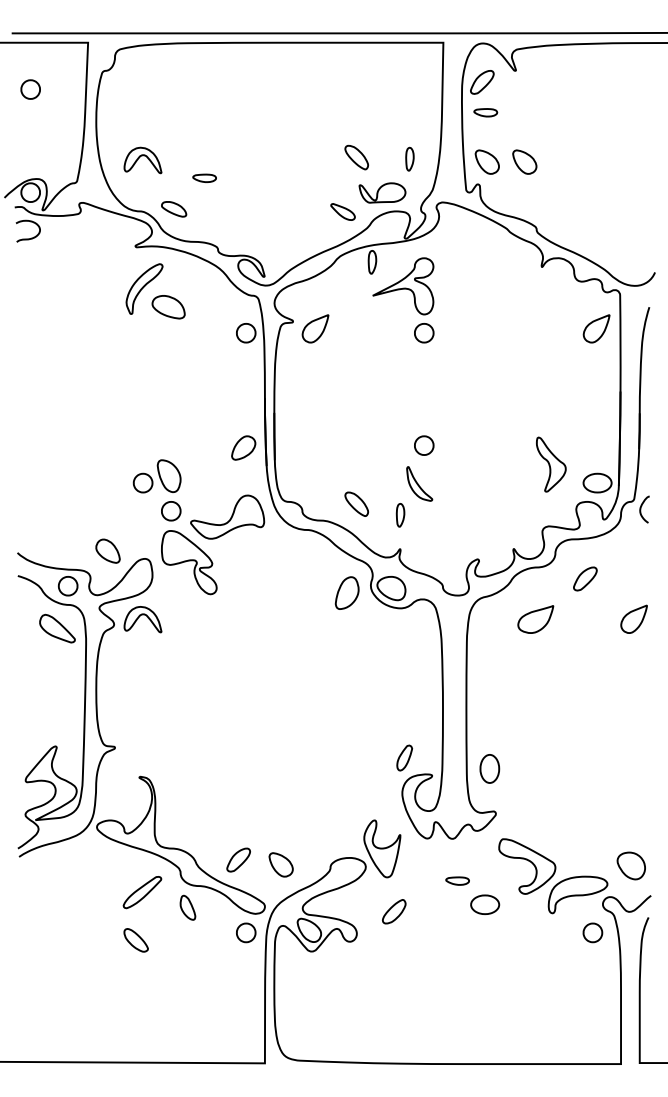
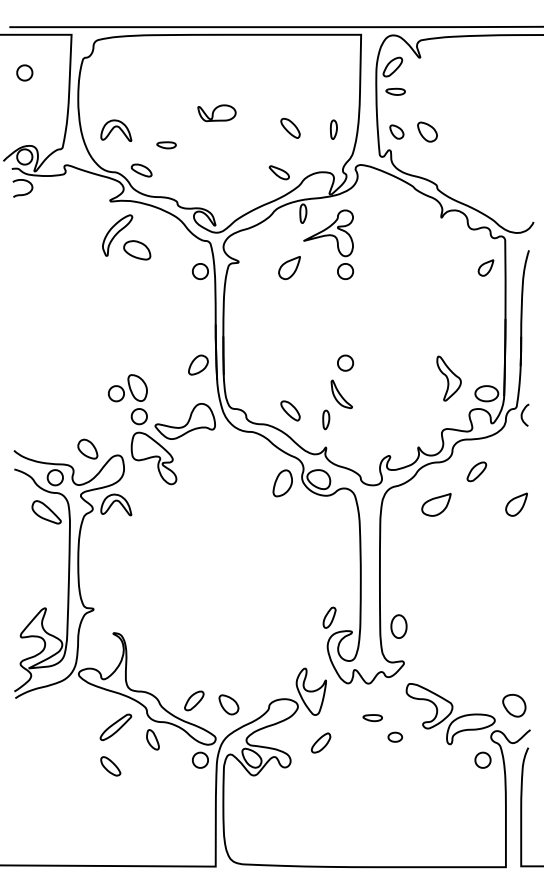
part: (486, 161) -> (396, 131), size x0.7
part: (382, 192) -> (216, 112), moved
part: (315, 328) -> (289, 267), moved
part: (596, 328) -> (485, 267), size x0.7
part: (485, 904) -> (395, 737), size x0.6

